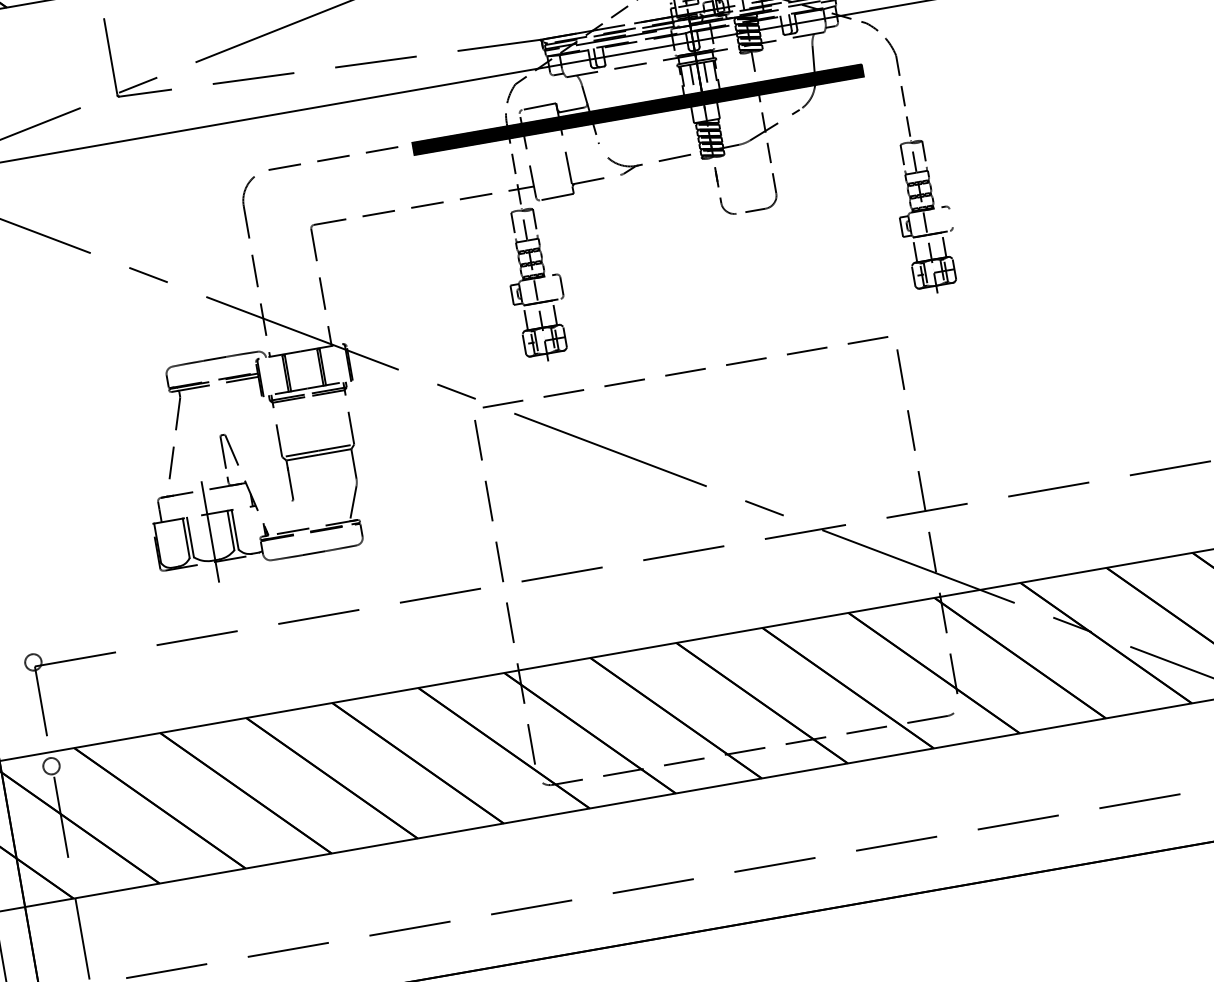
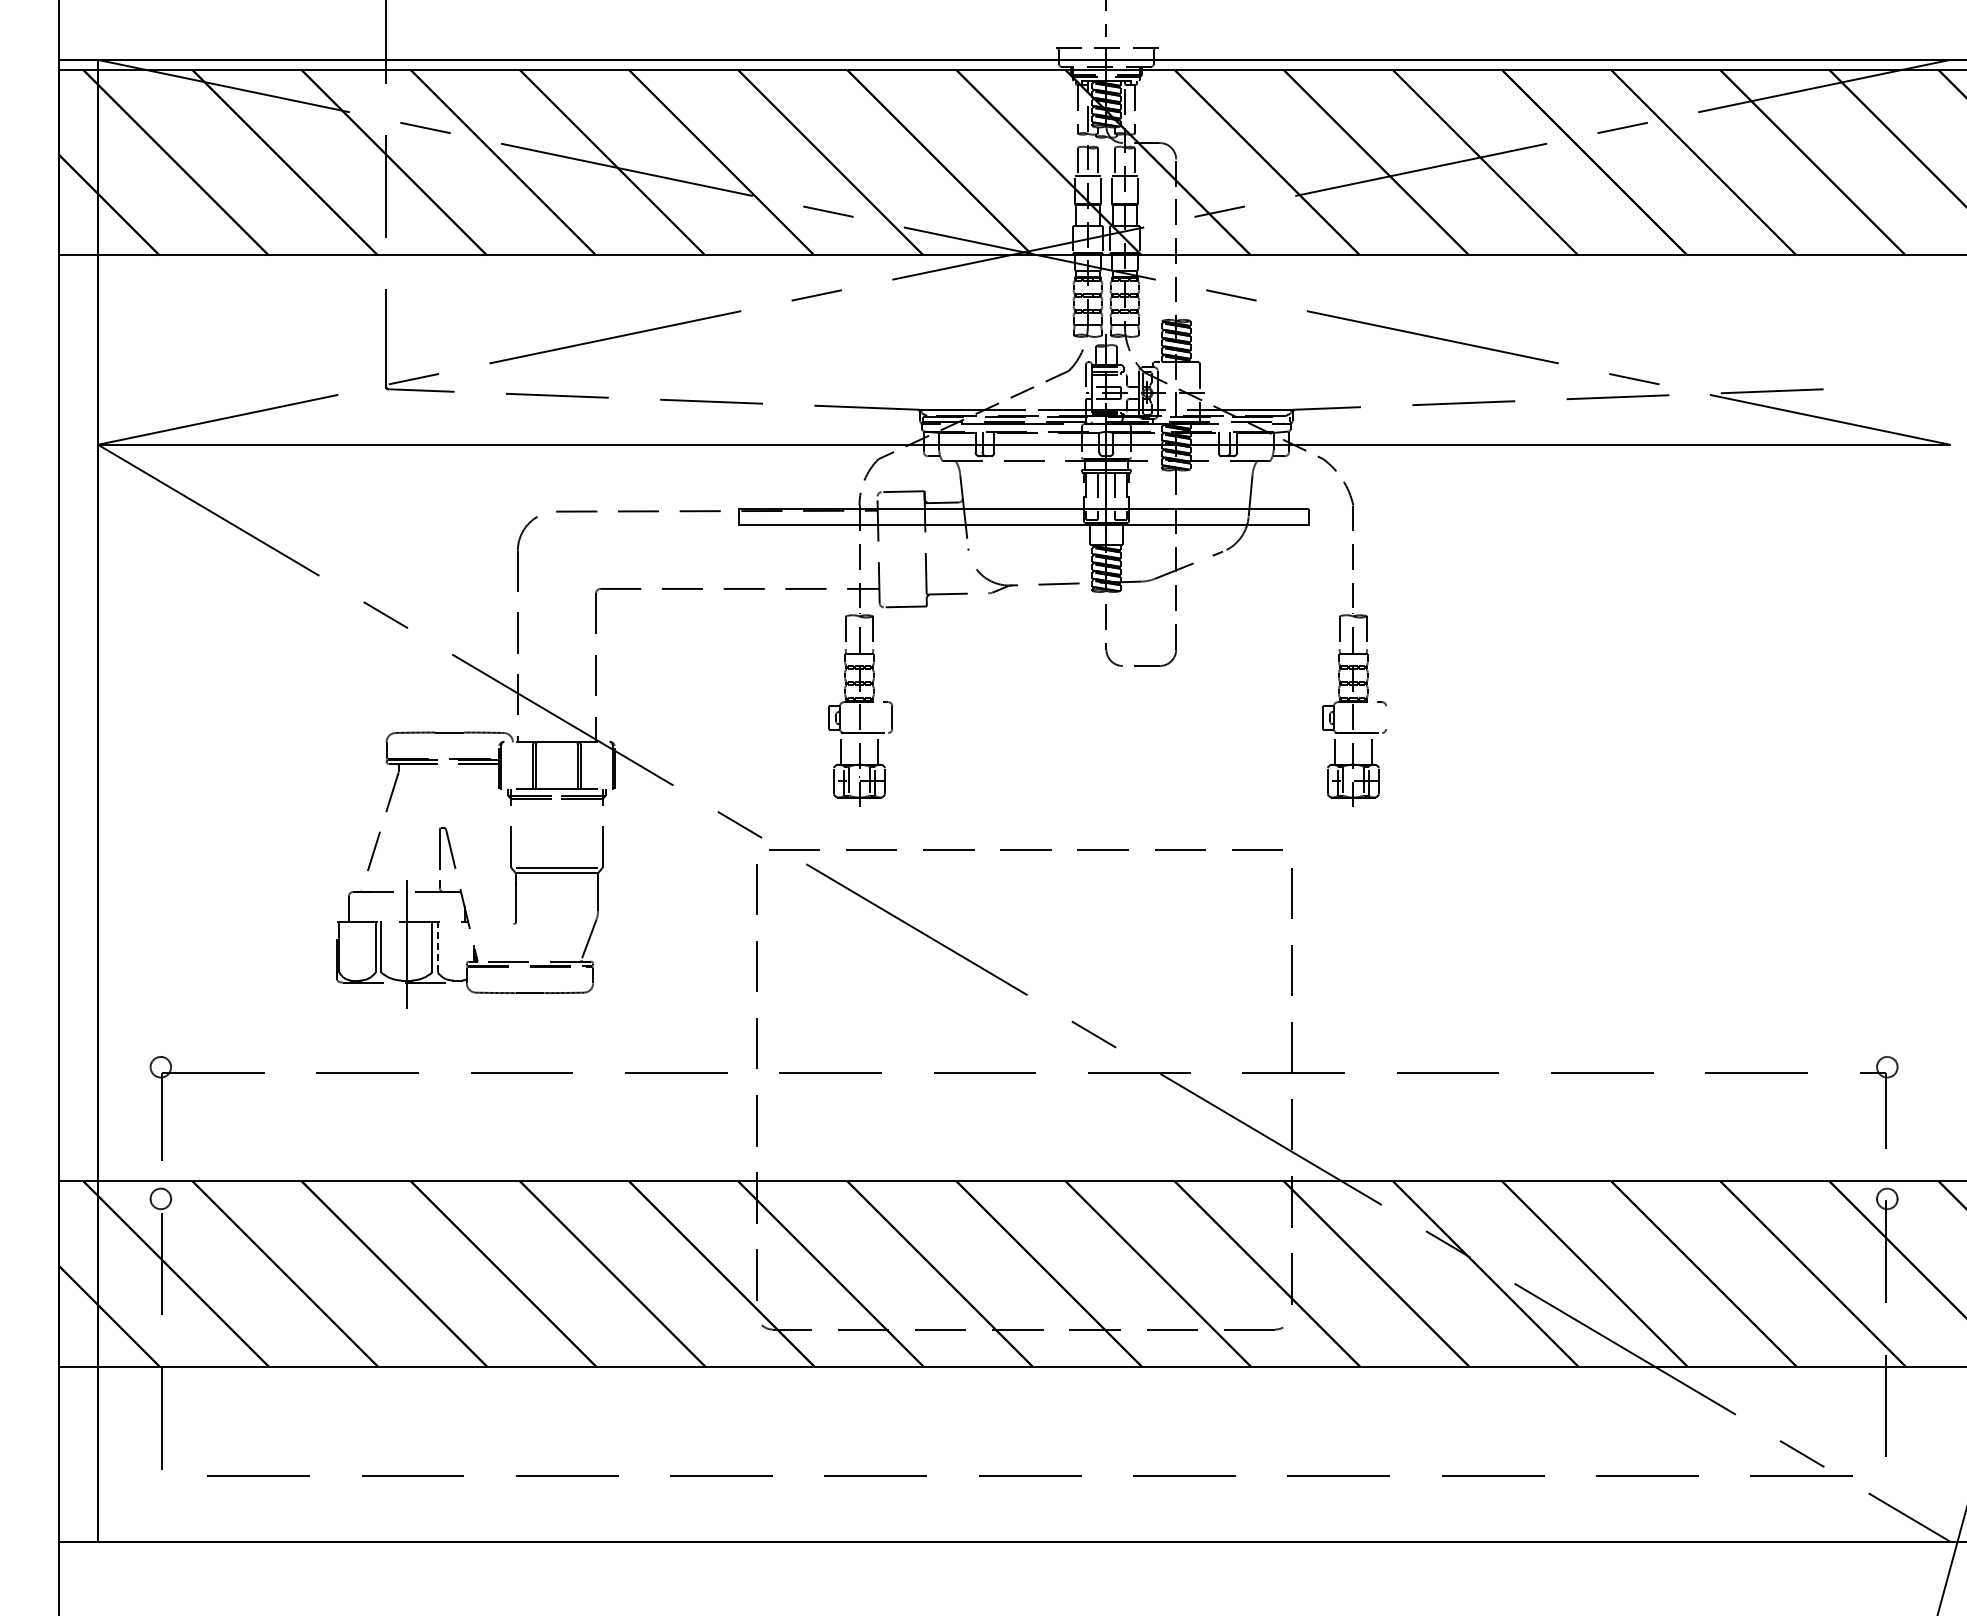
hatch: (638, 109) -> (1024, 516), removed
line: (234, 529) -> (437, 946), solid -> dashed

